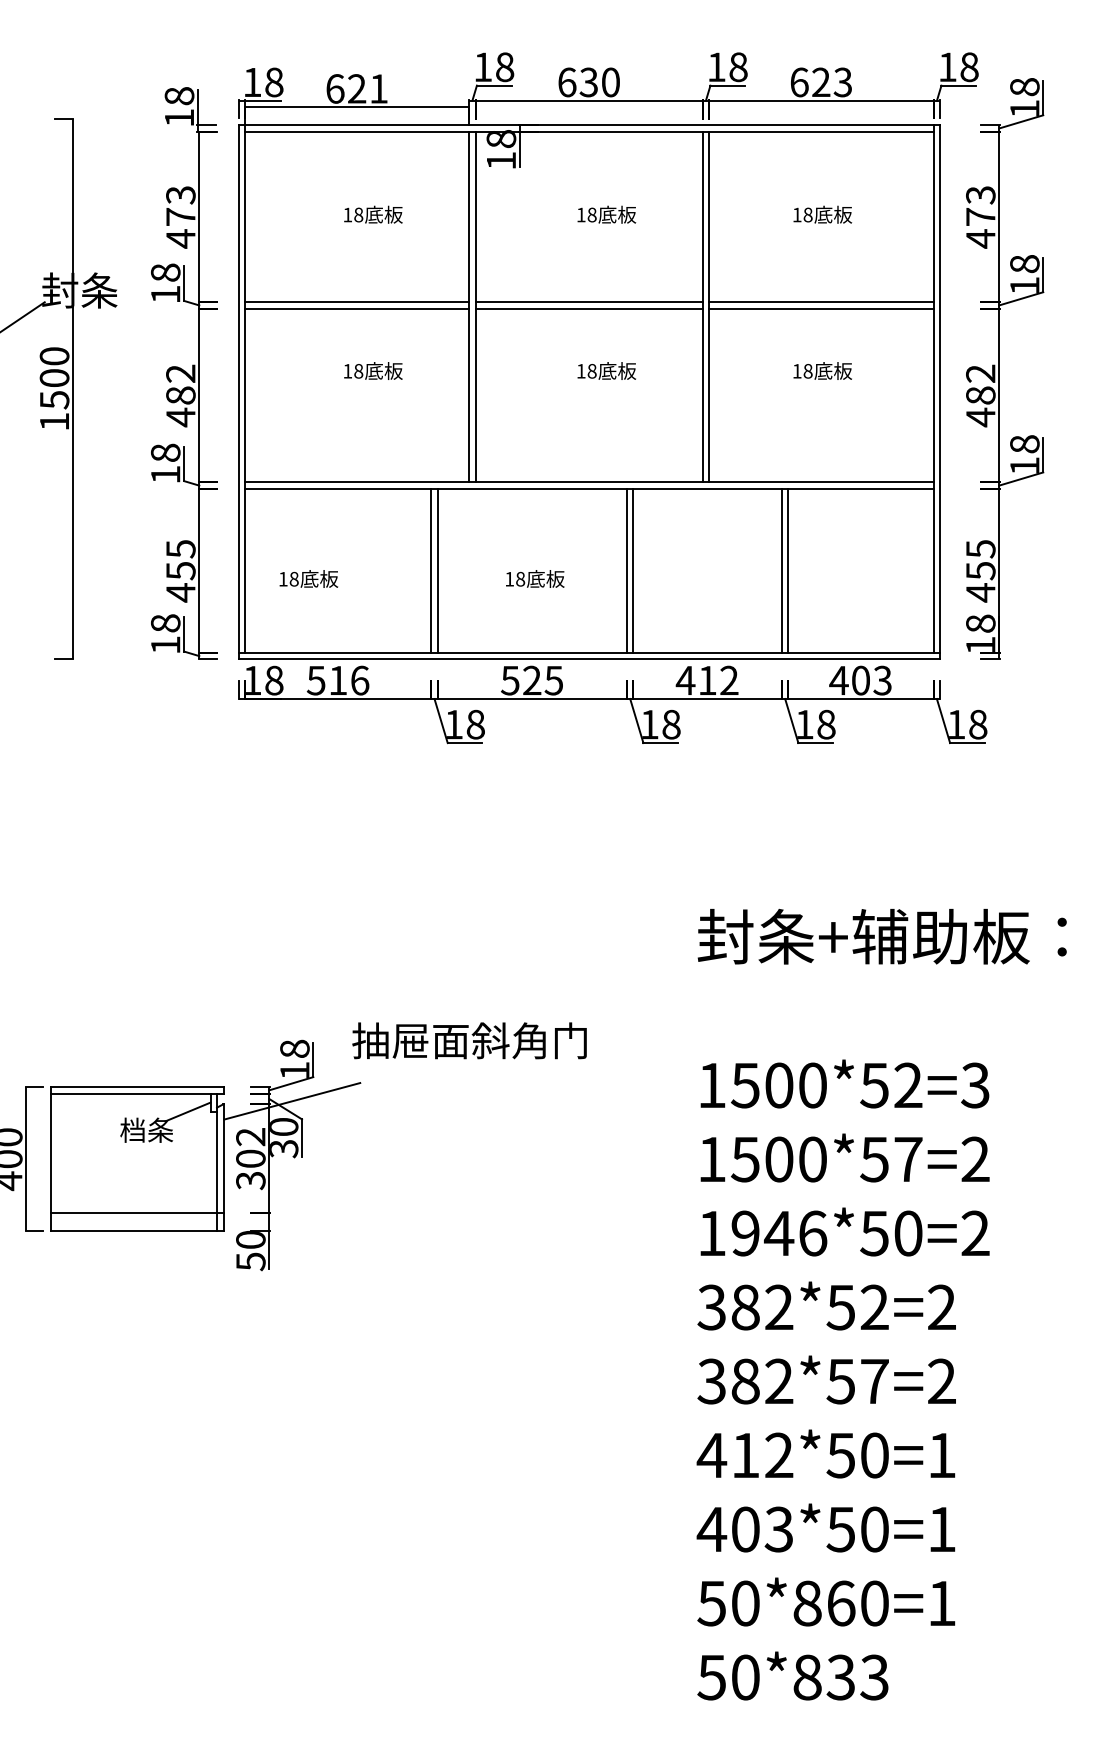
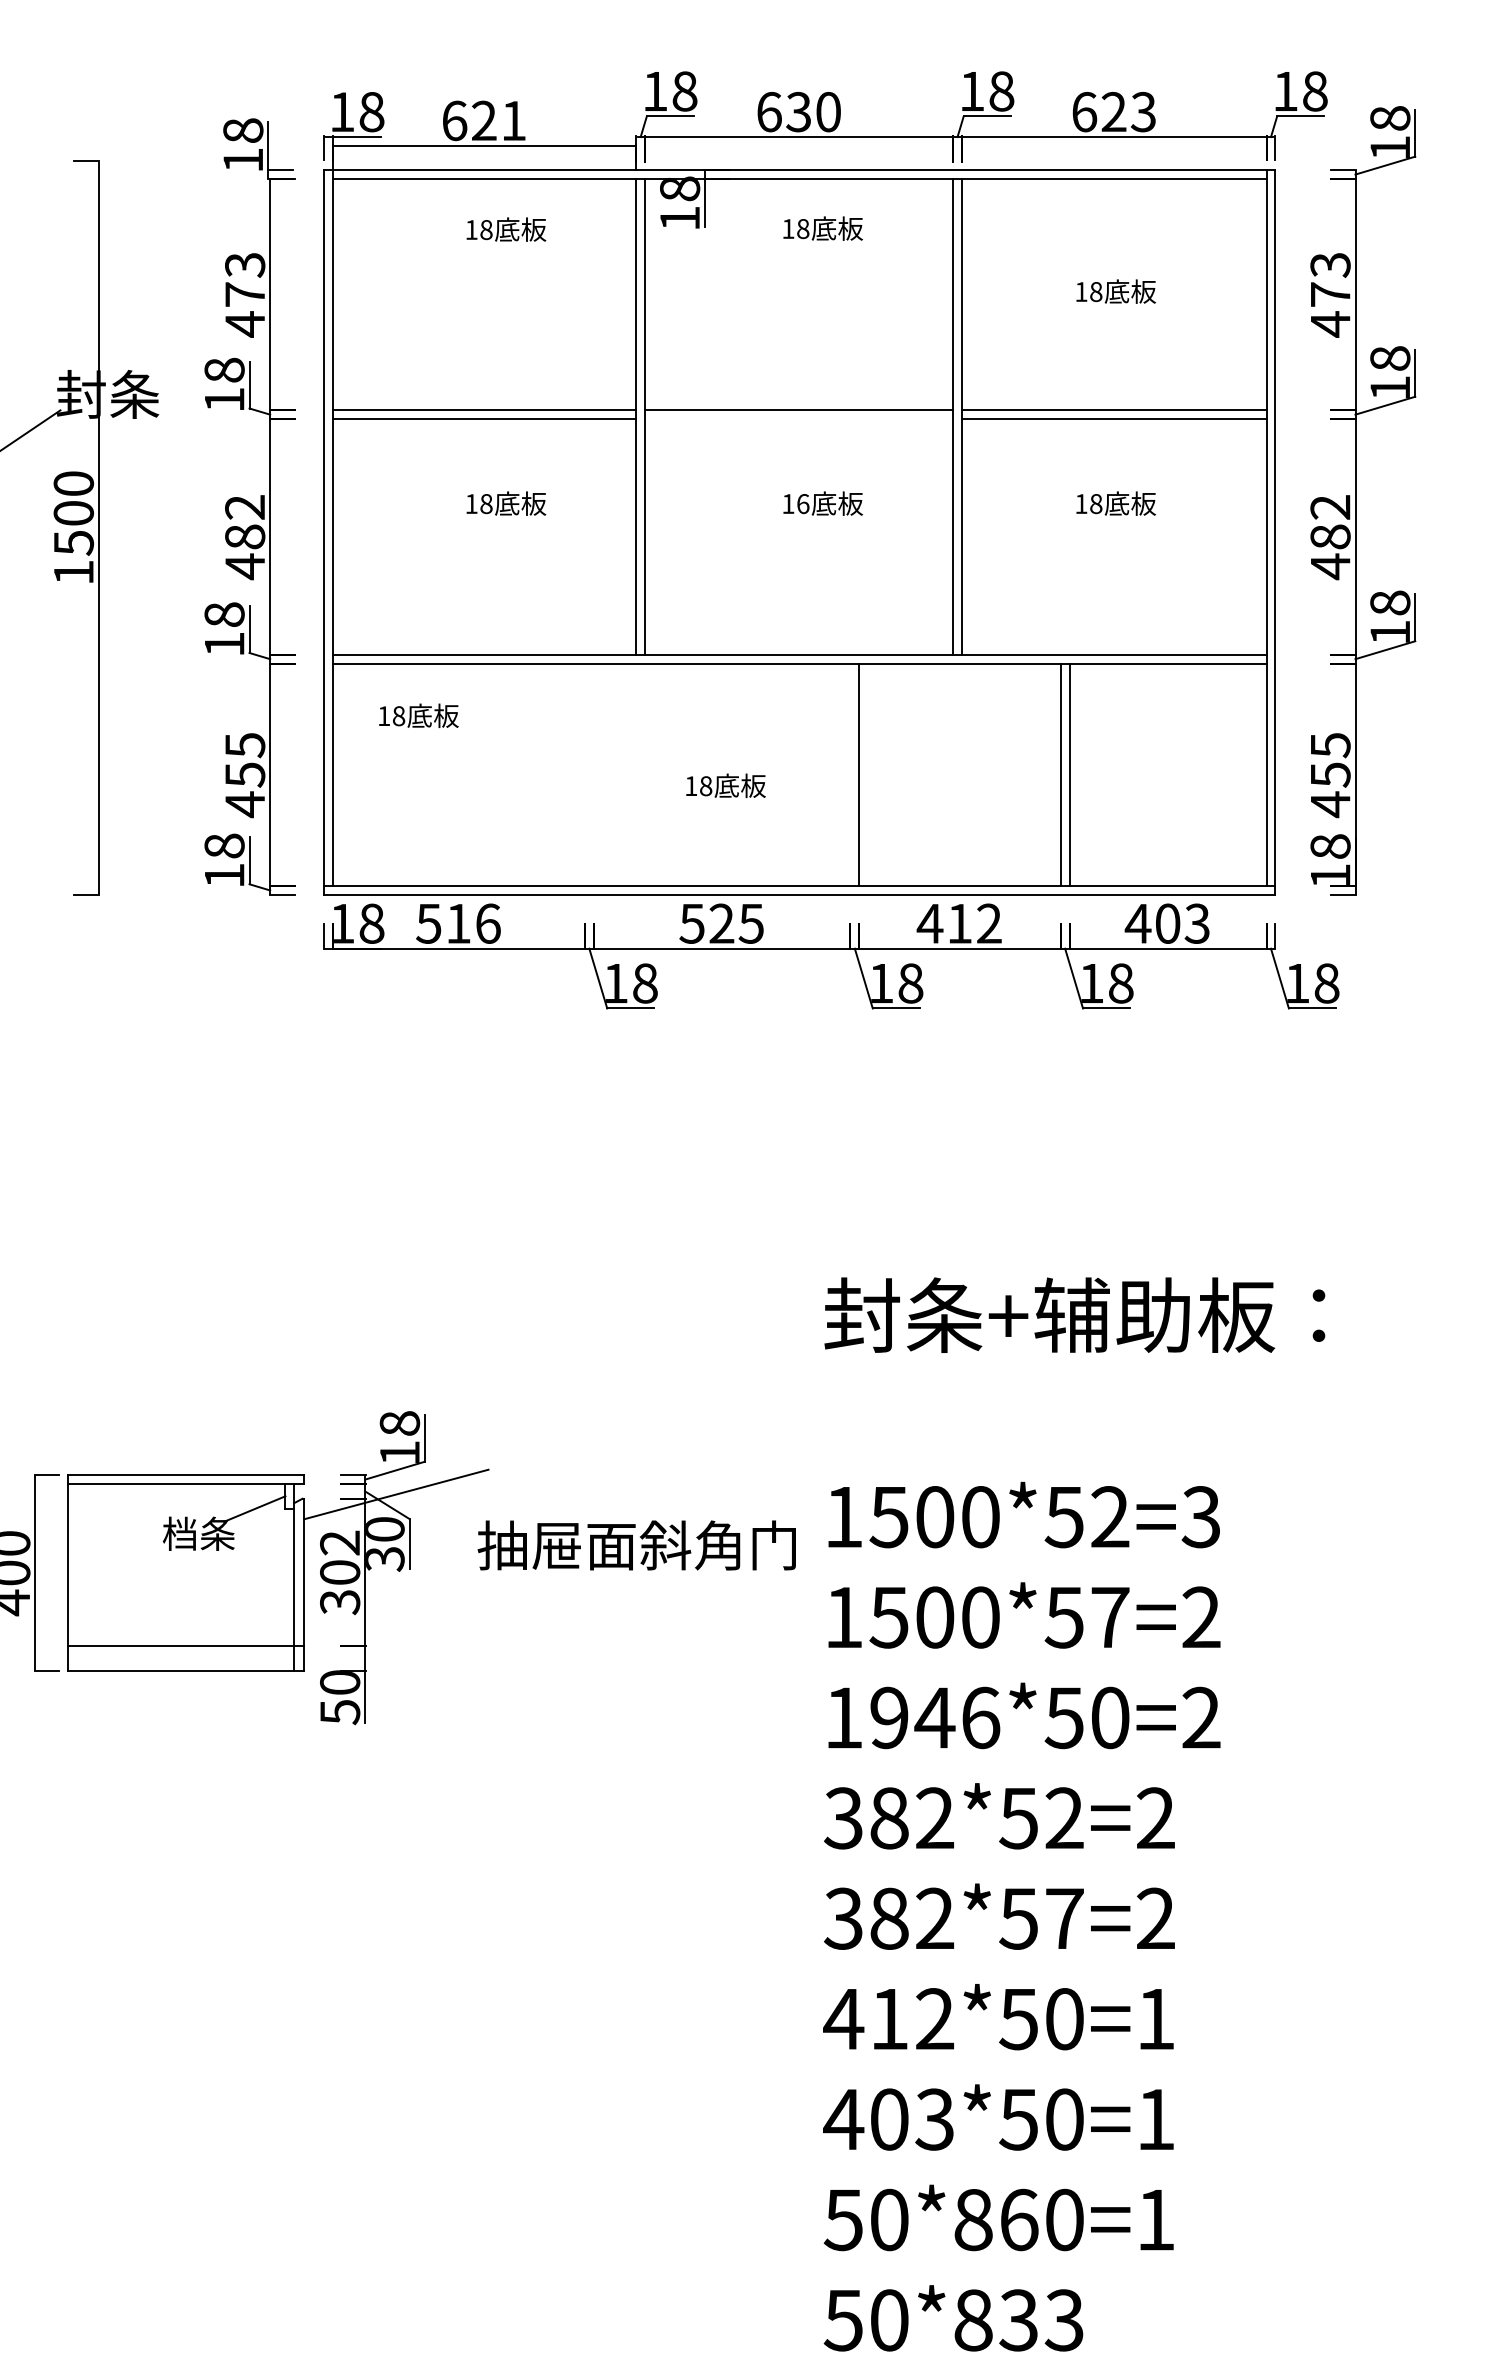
text: (373, 214) -> (506, 229), moved
text: (606, 214) -> (822, 228), moved
line: (589, 309) -> (799, 419), removed
text: (592, 370) -> (803, 503), 18 -> 16
line: (430, 570) -> (584, 774), removed
line: (437, 570) -> (593, 774), removed
line: (627, 570) -> (850, 774), removed
text: (308, 578) -> (418, 715), moved
text: (469, 1040) -> (636, 1545), moved
text: (882, 1304) -> (1074, 1814), moved

